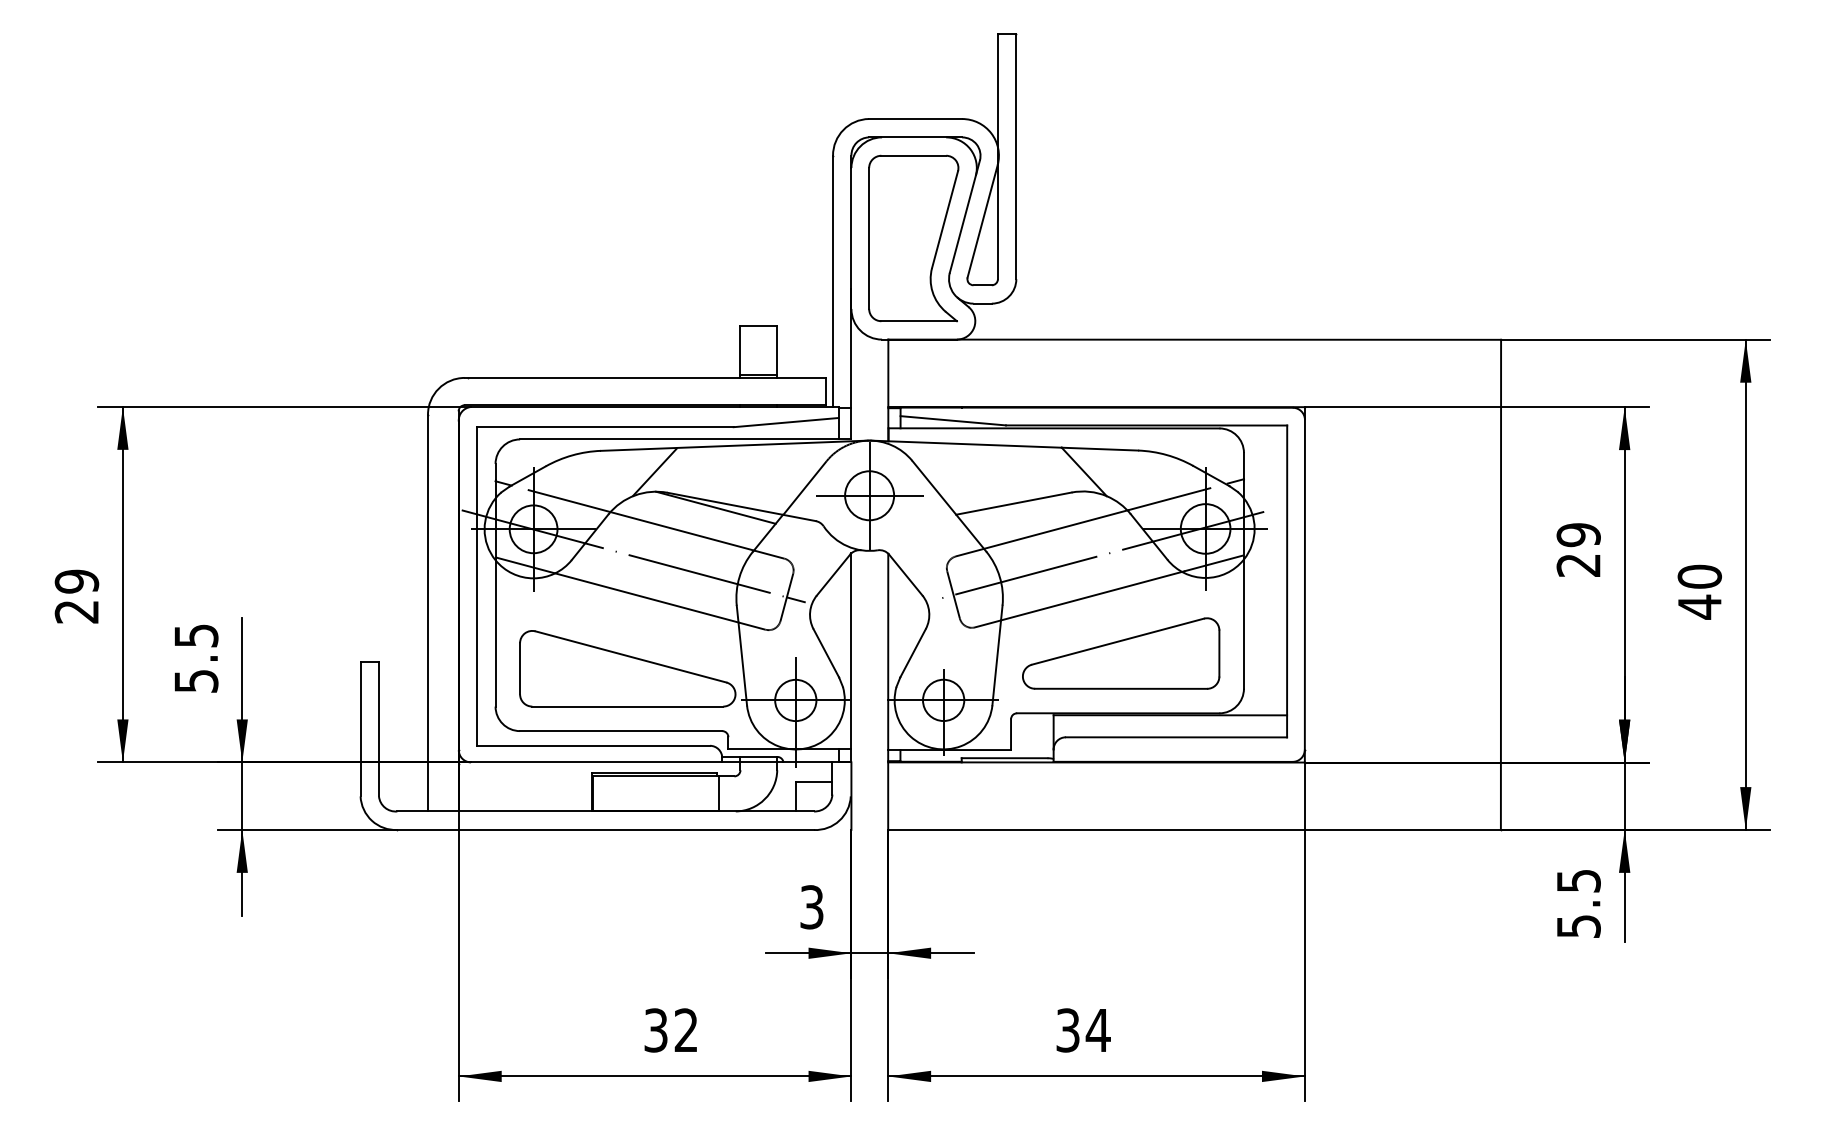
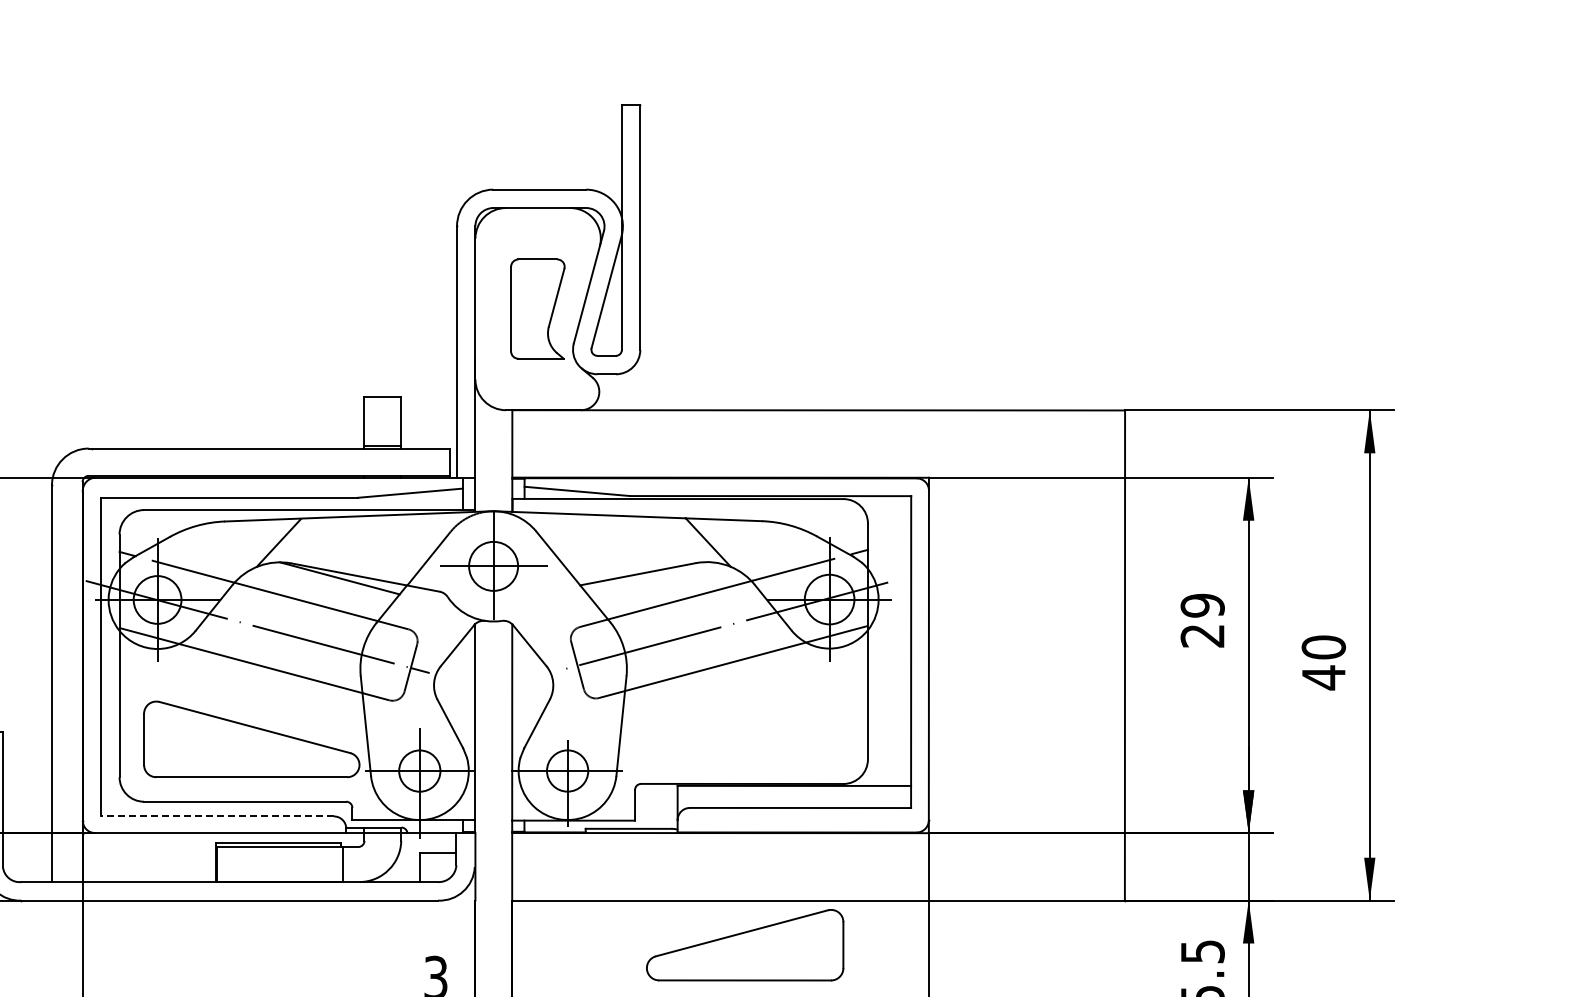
part: (913, 238) -> (537, 309), size x0.6
part: (1121, 653) -> (745, 945), moved
line: (593, 745) -> (217, 816), solid -> dashed

